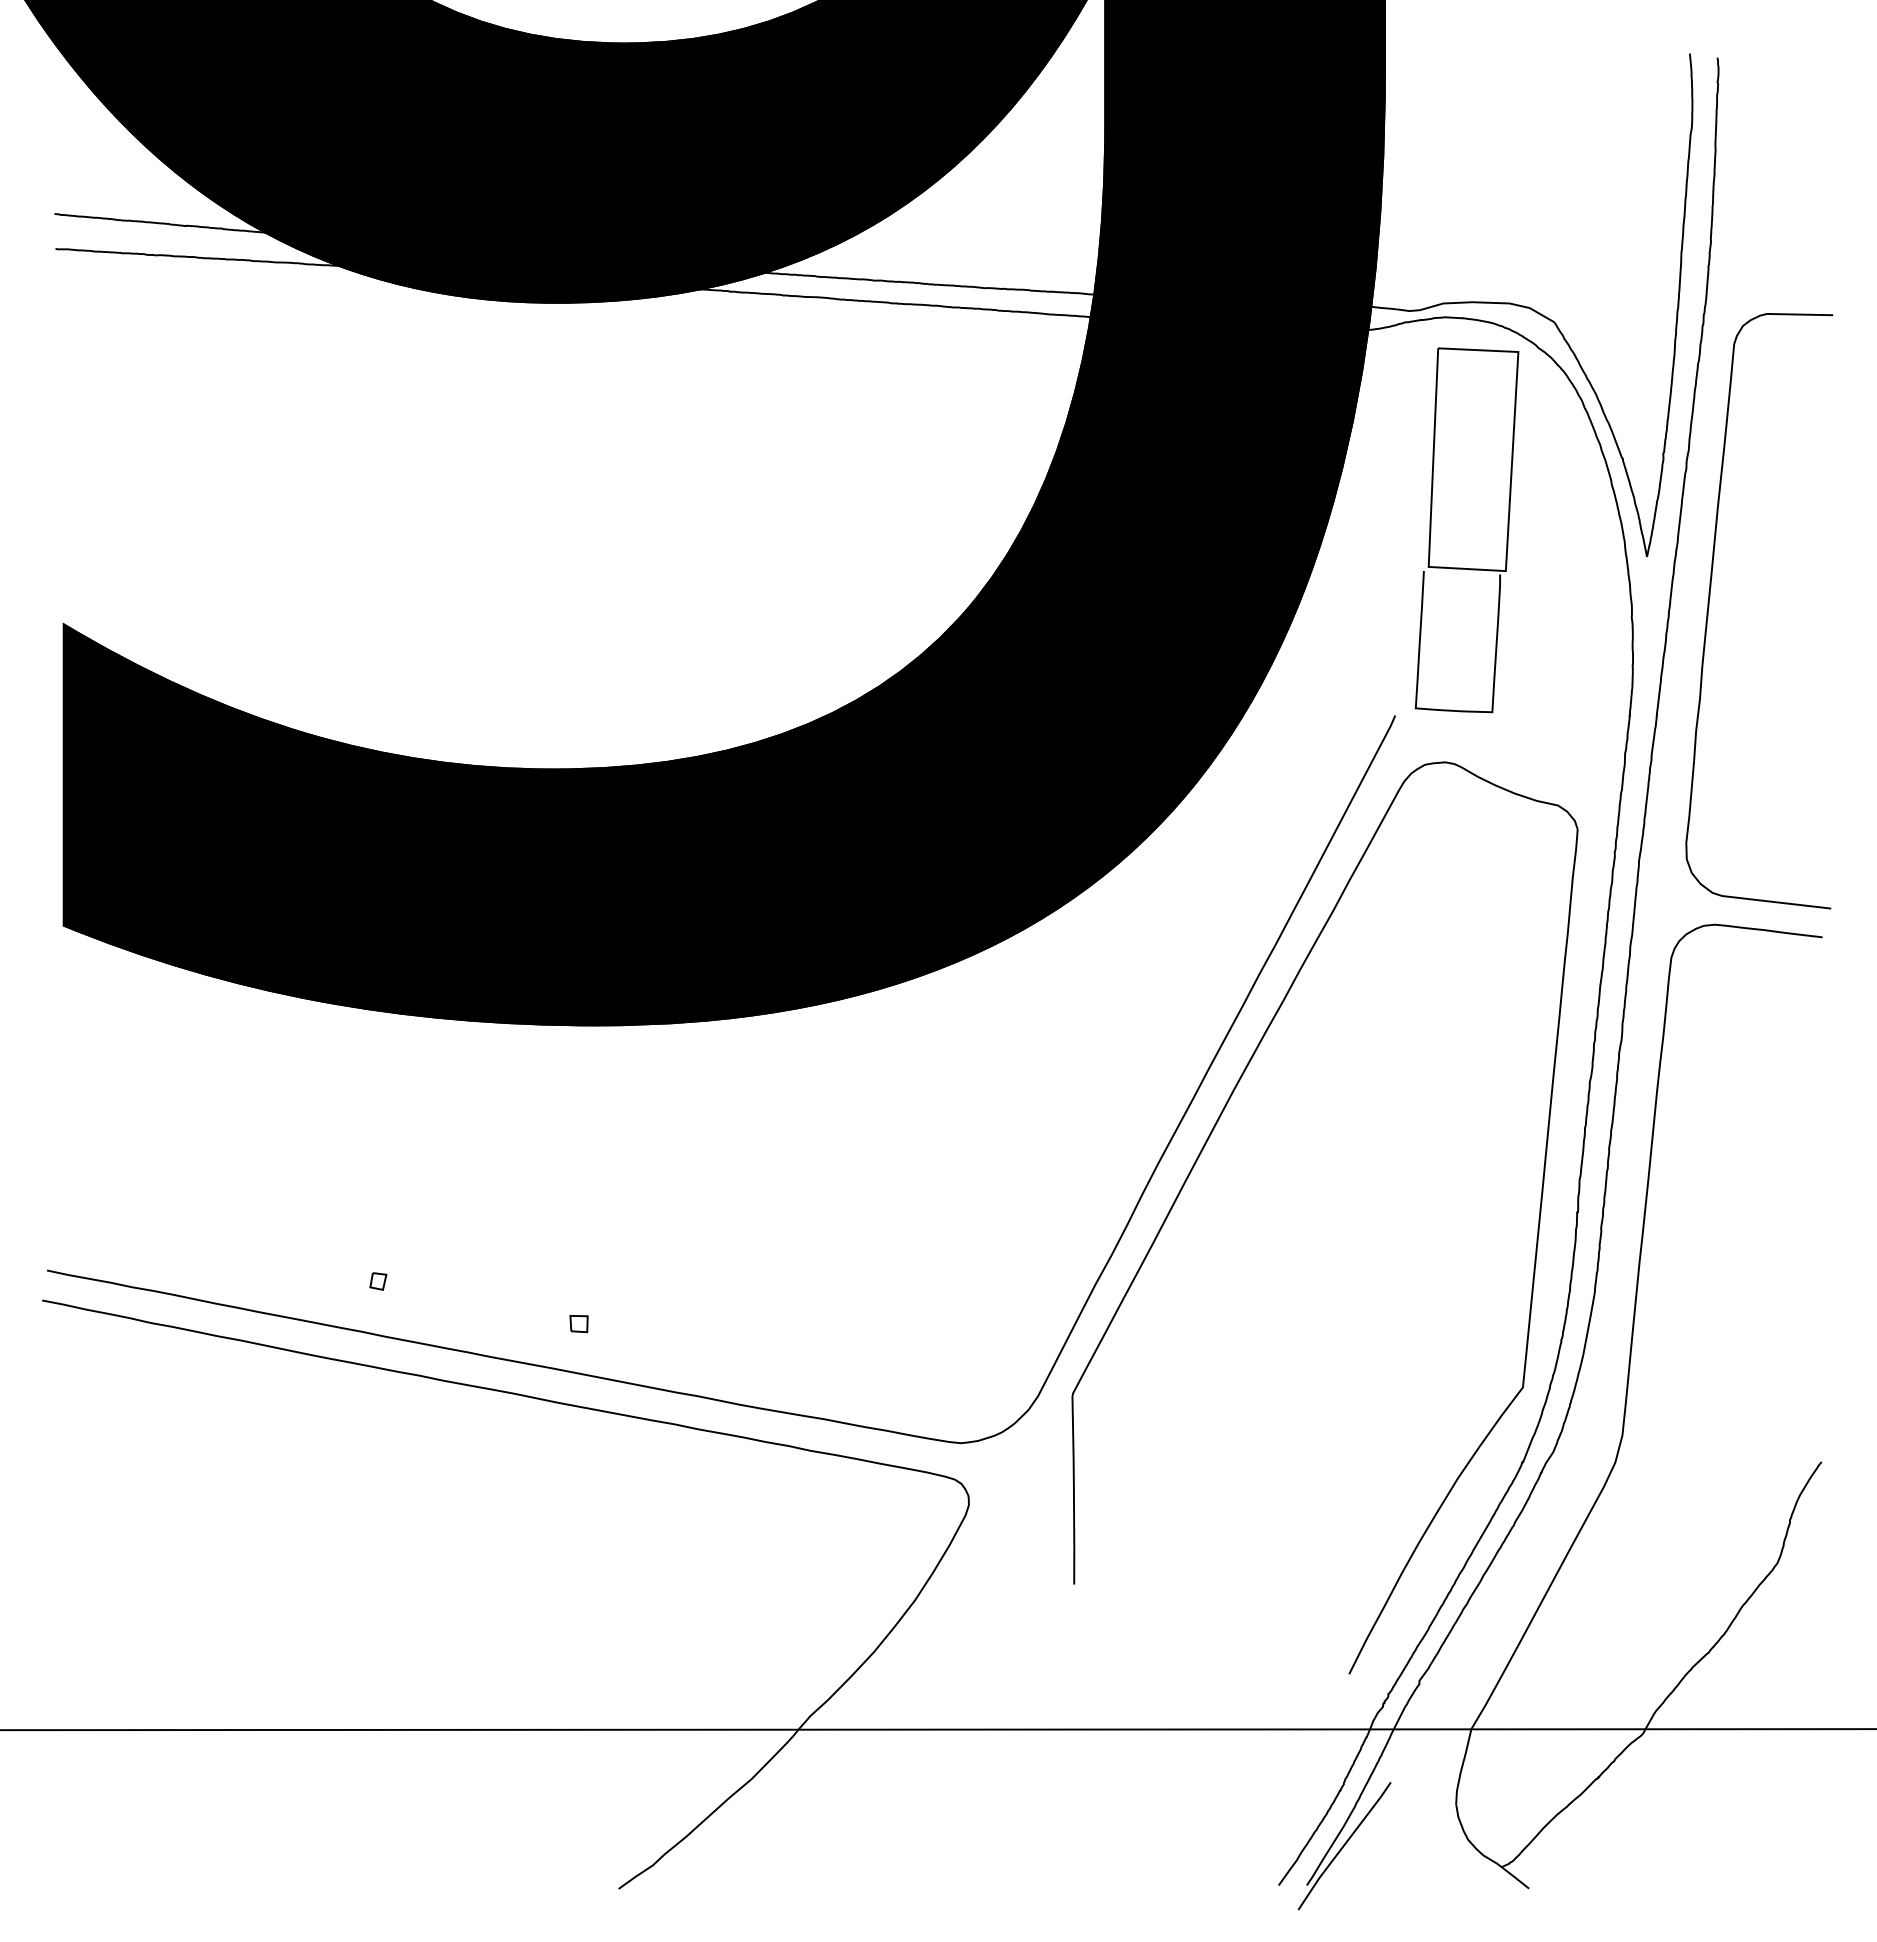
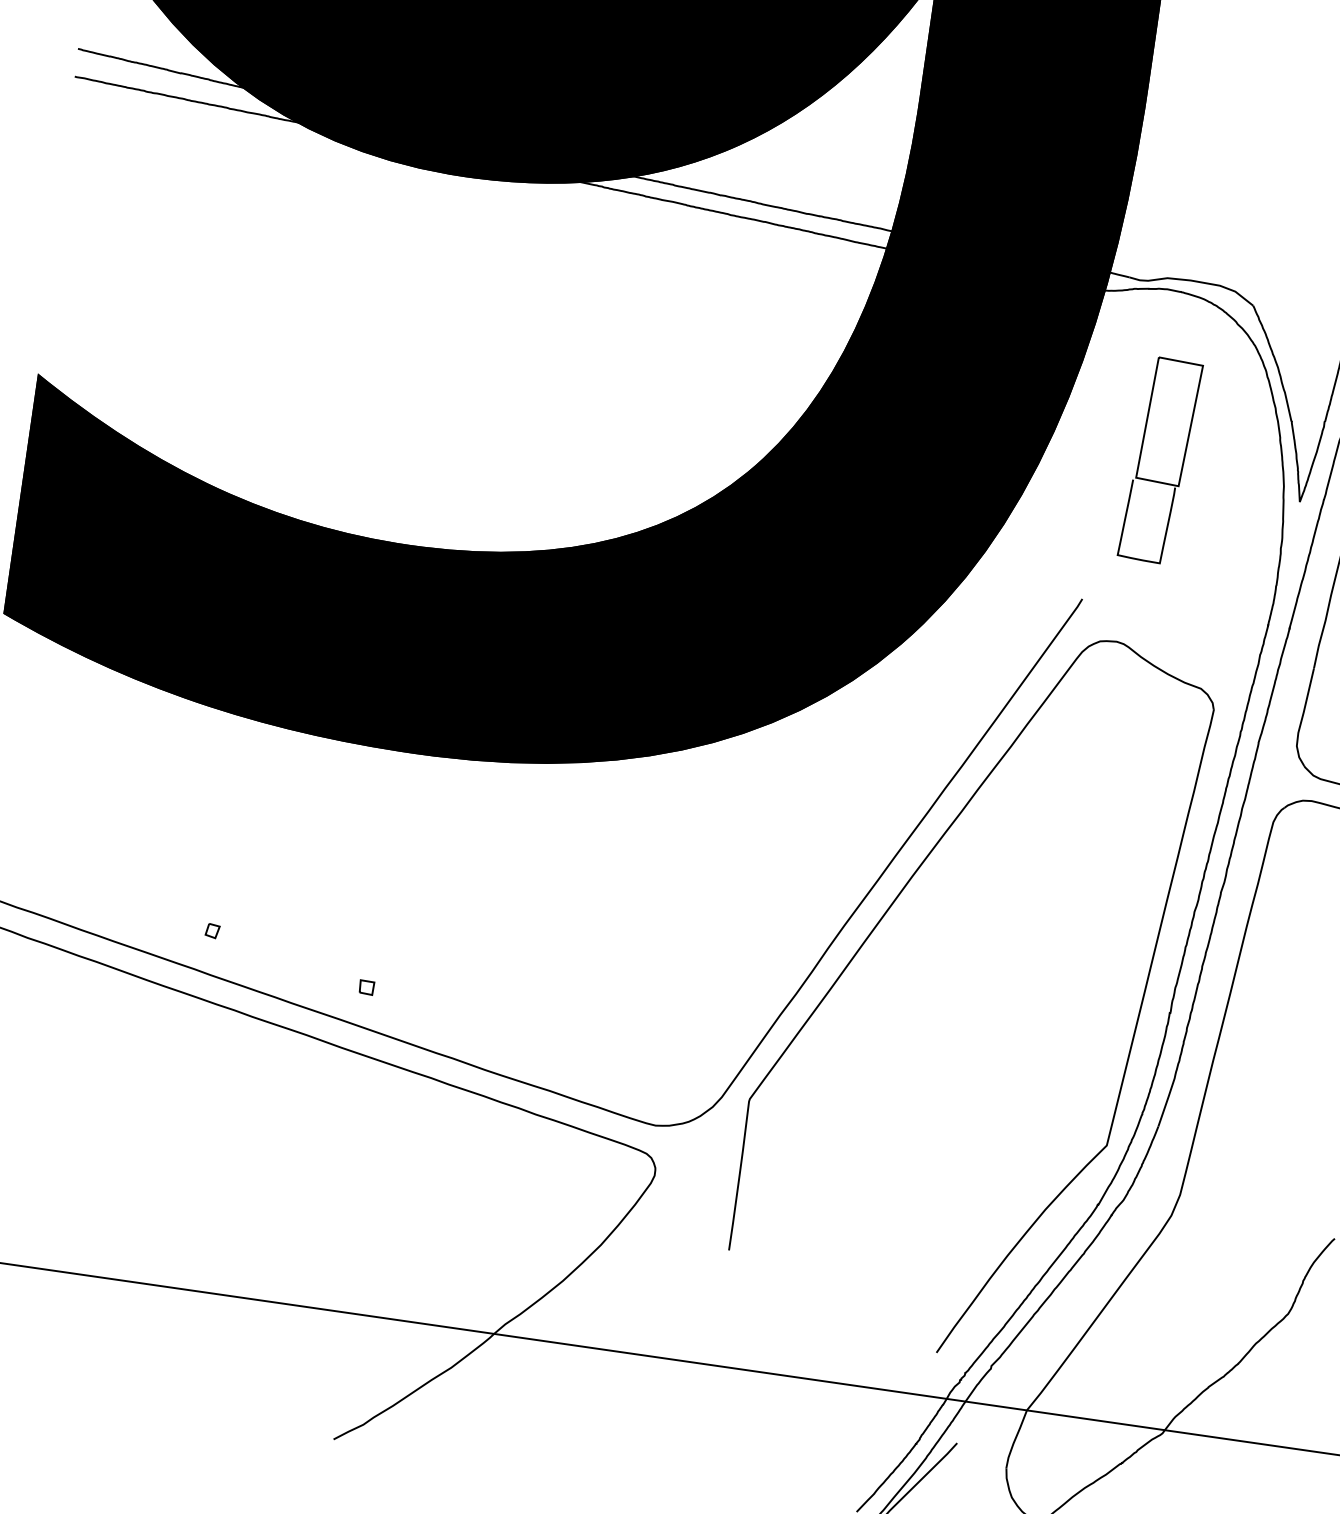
part: (1466, 530) -> (1159, 460), size x0.7

